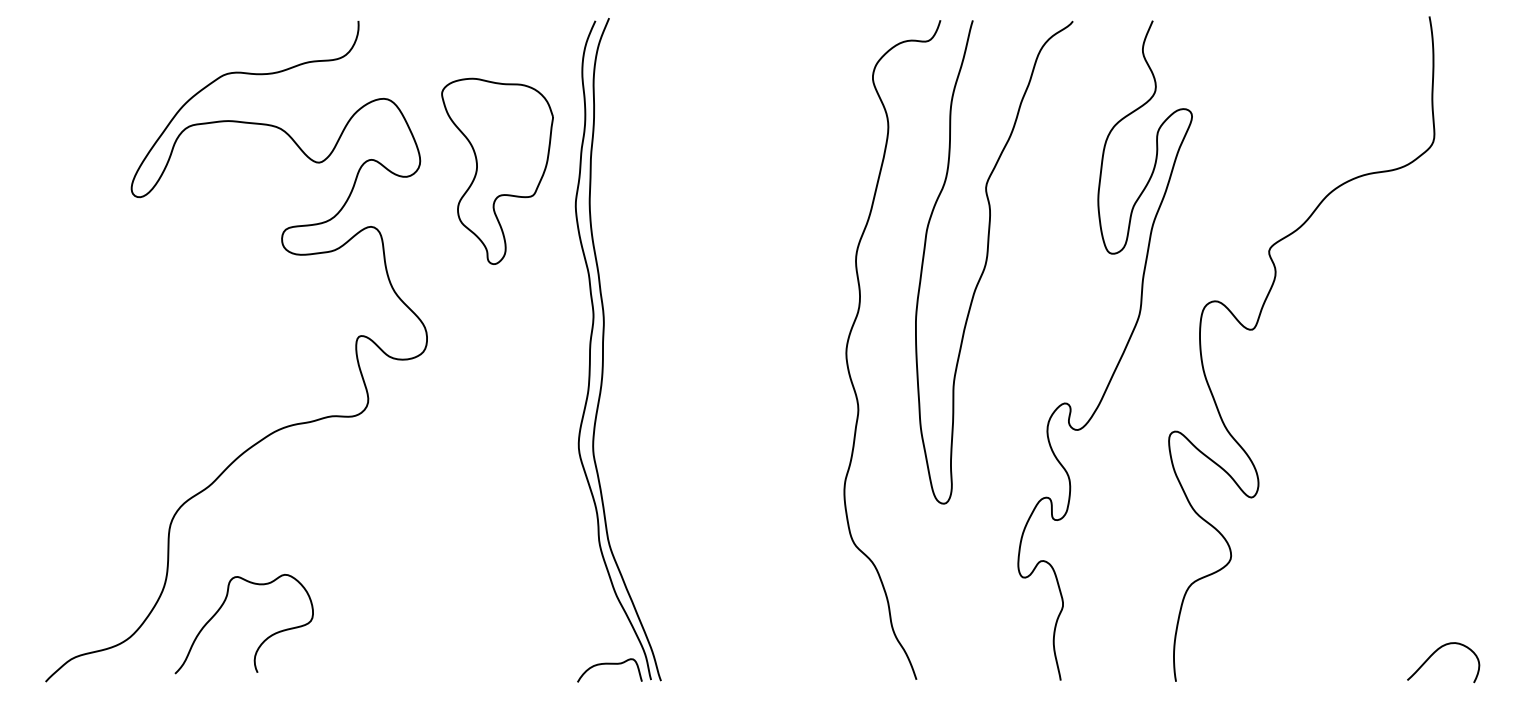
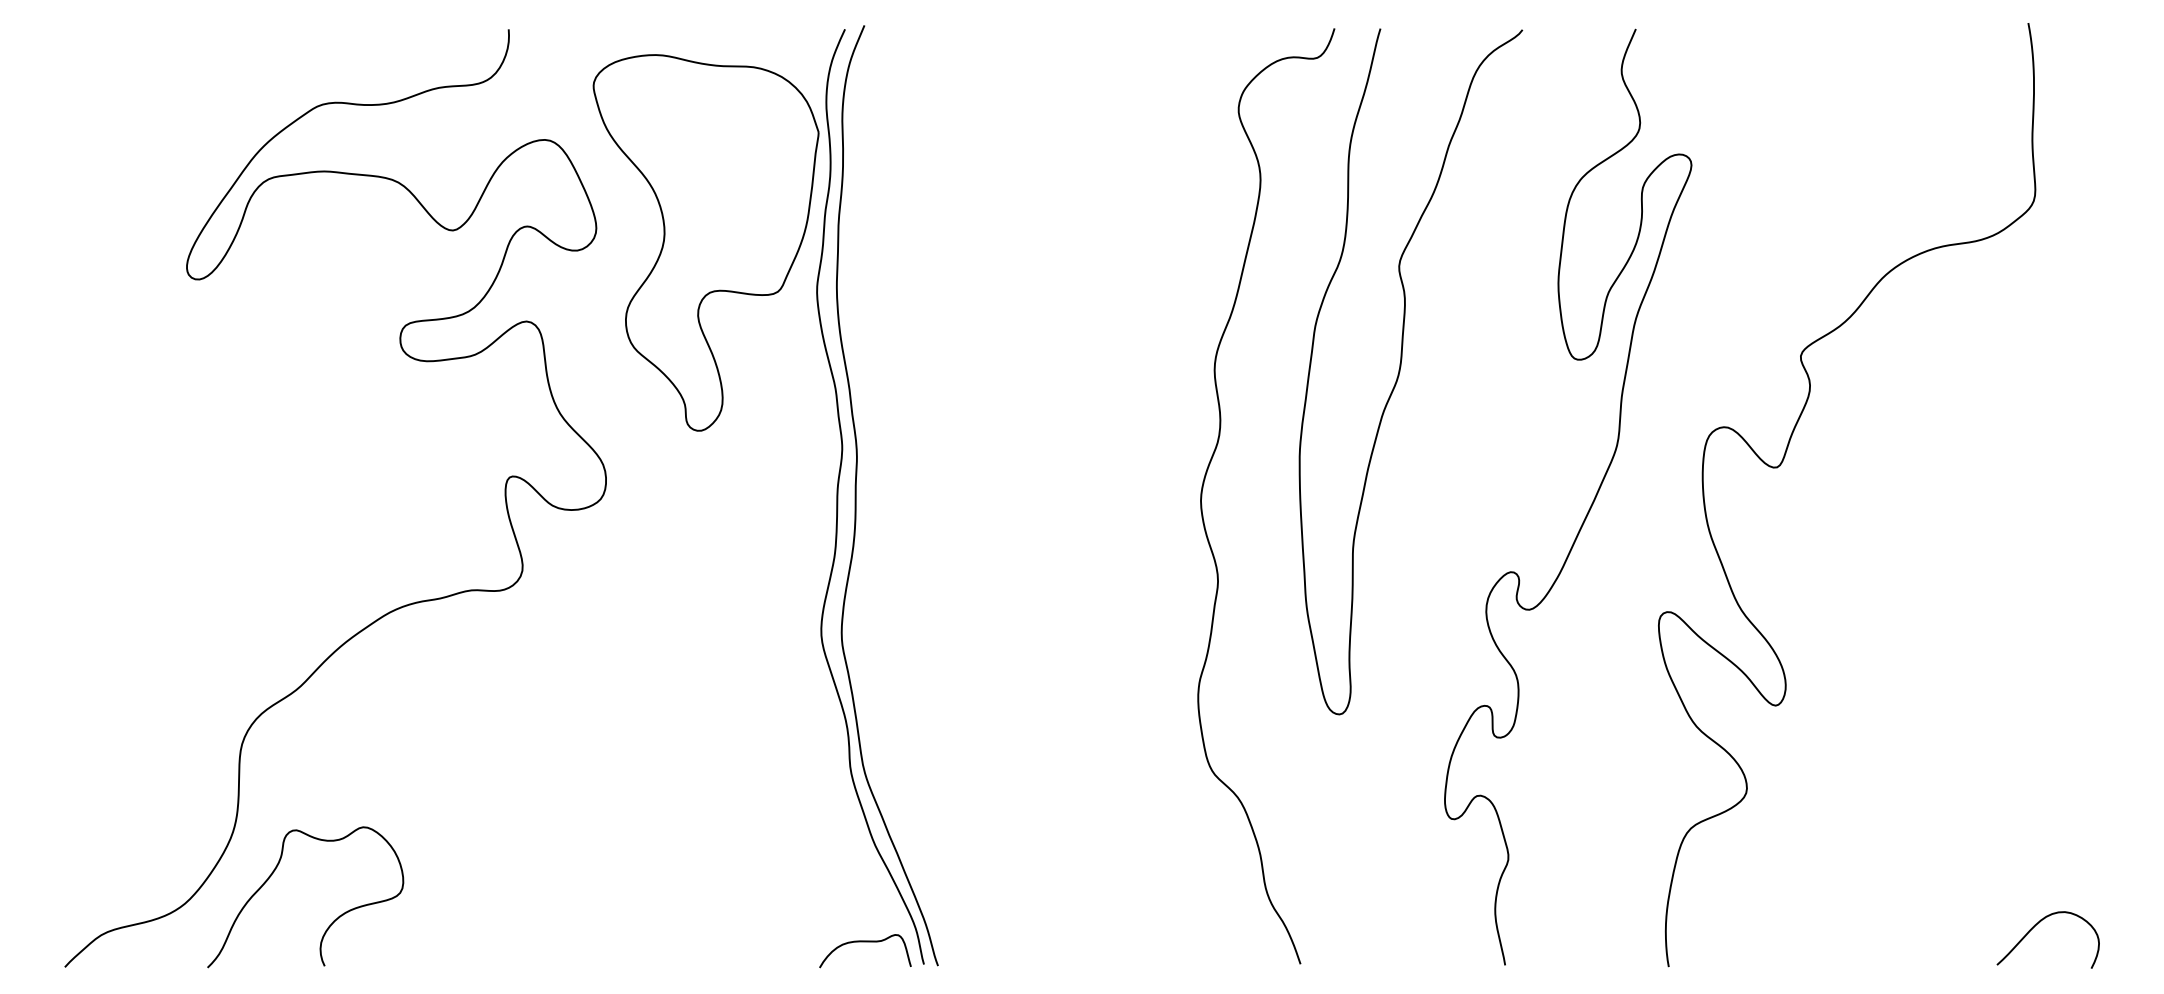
part: (497, 171) -> (705, 242), size x1.43
curve: (263, 641) -> (332, 921), moved

